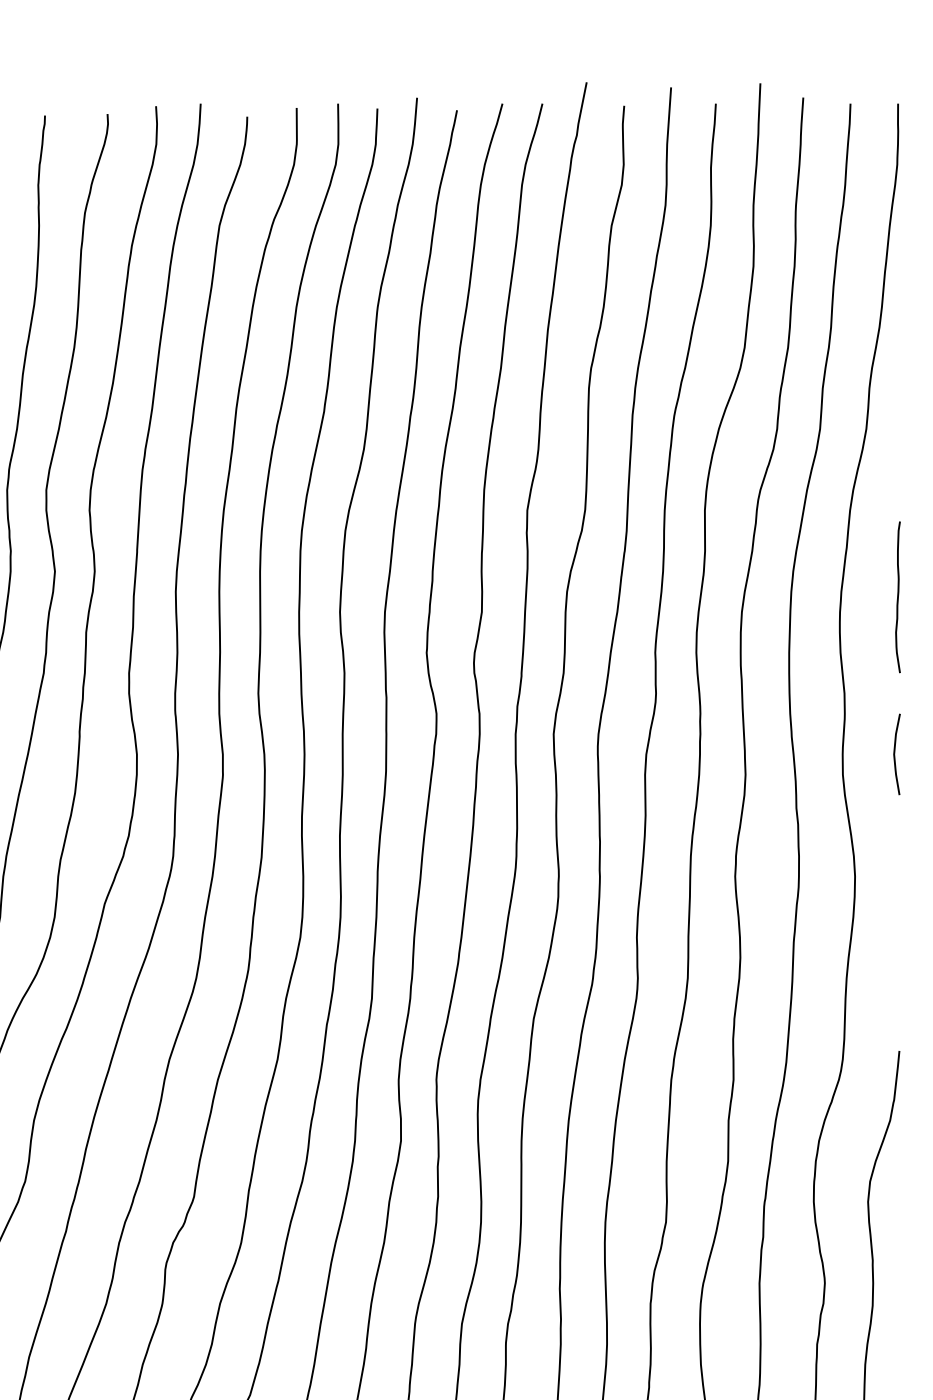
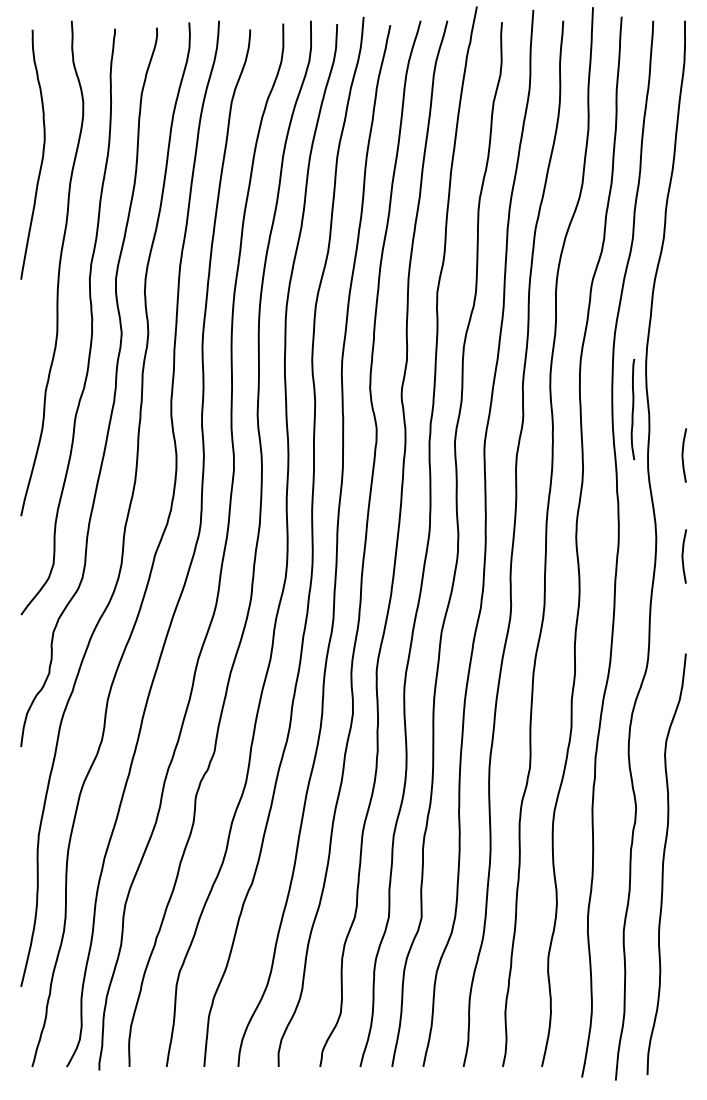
curve: (897, 597) -> (632, 409), moved
curve: (895, 905) -> (683, 556), added

